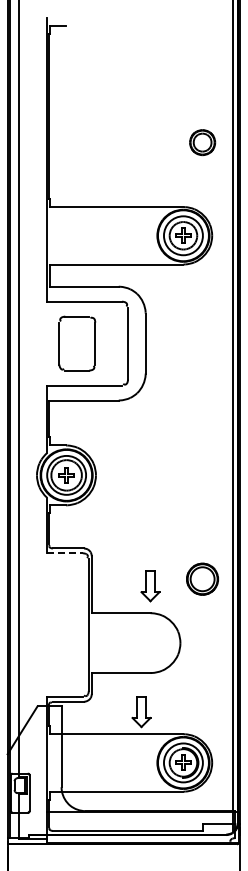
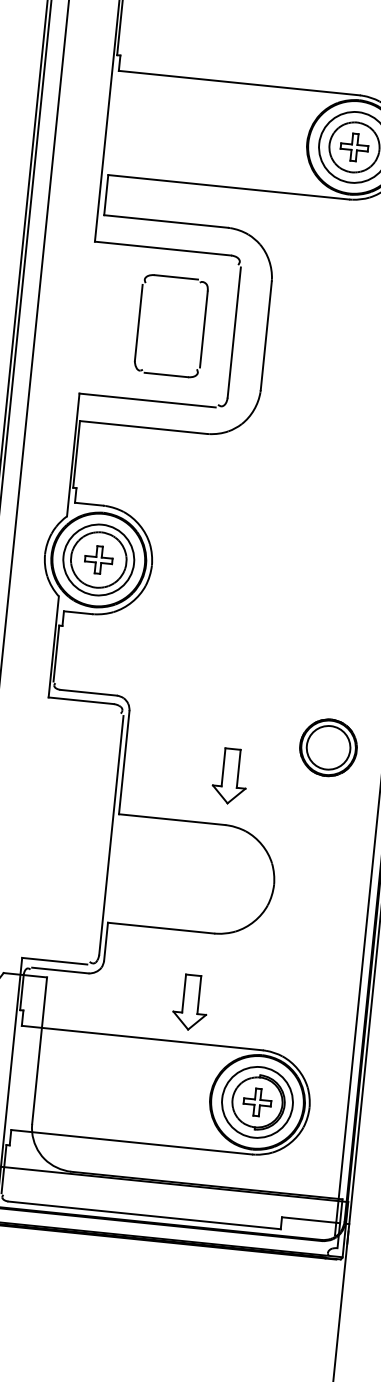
part: (77, 343) -> (171, 326), moved
line: (64, 553) -> (80, 701), dashed -> solid
part: (202, 578) -> (328, 746), moved

